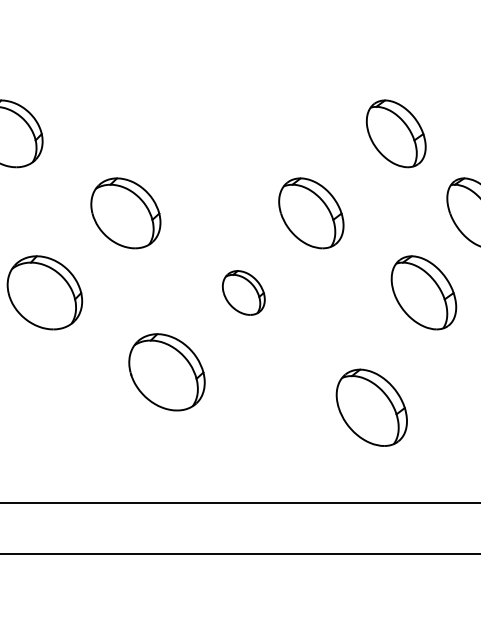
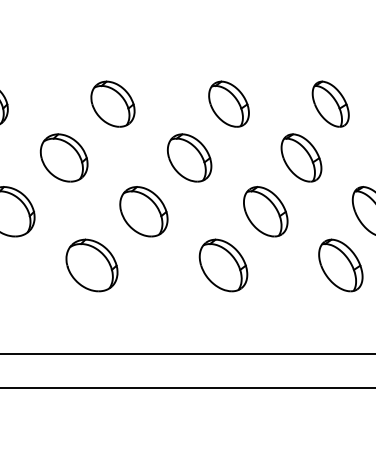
part: (197, 132) -> (112, 103), added
part: (395, 132) -> (228, 103), moved
part: (243, 292) -> (143, 211), size x1.67
part: (371, 407) -> (223, 265), moved

